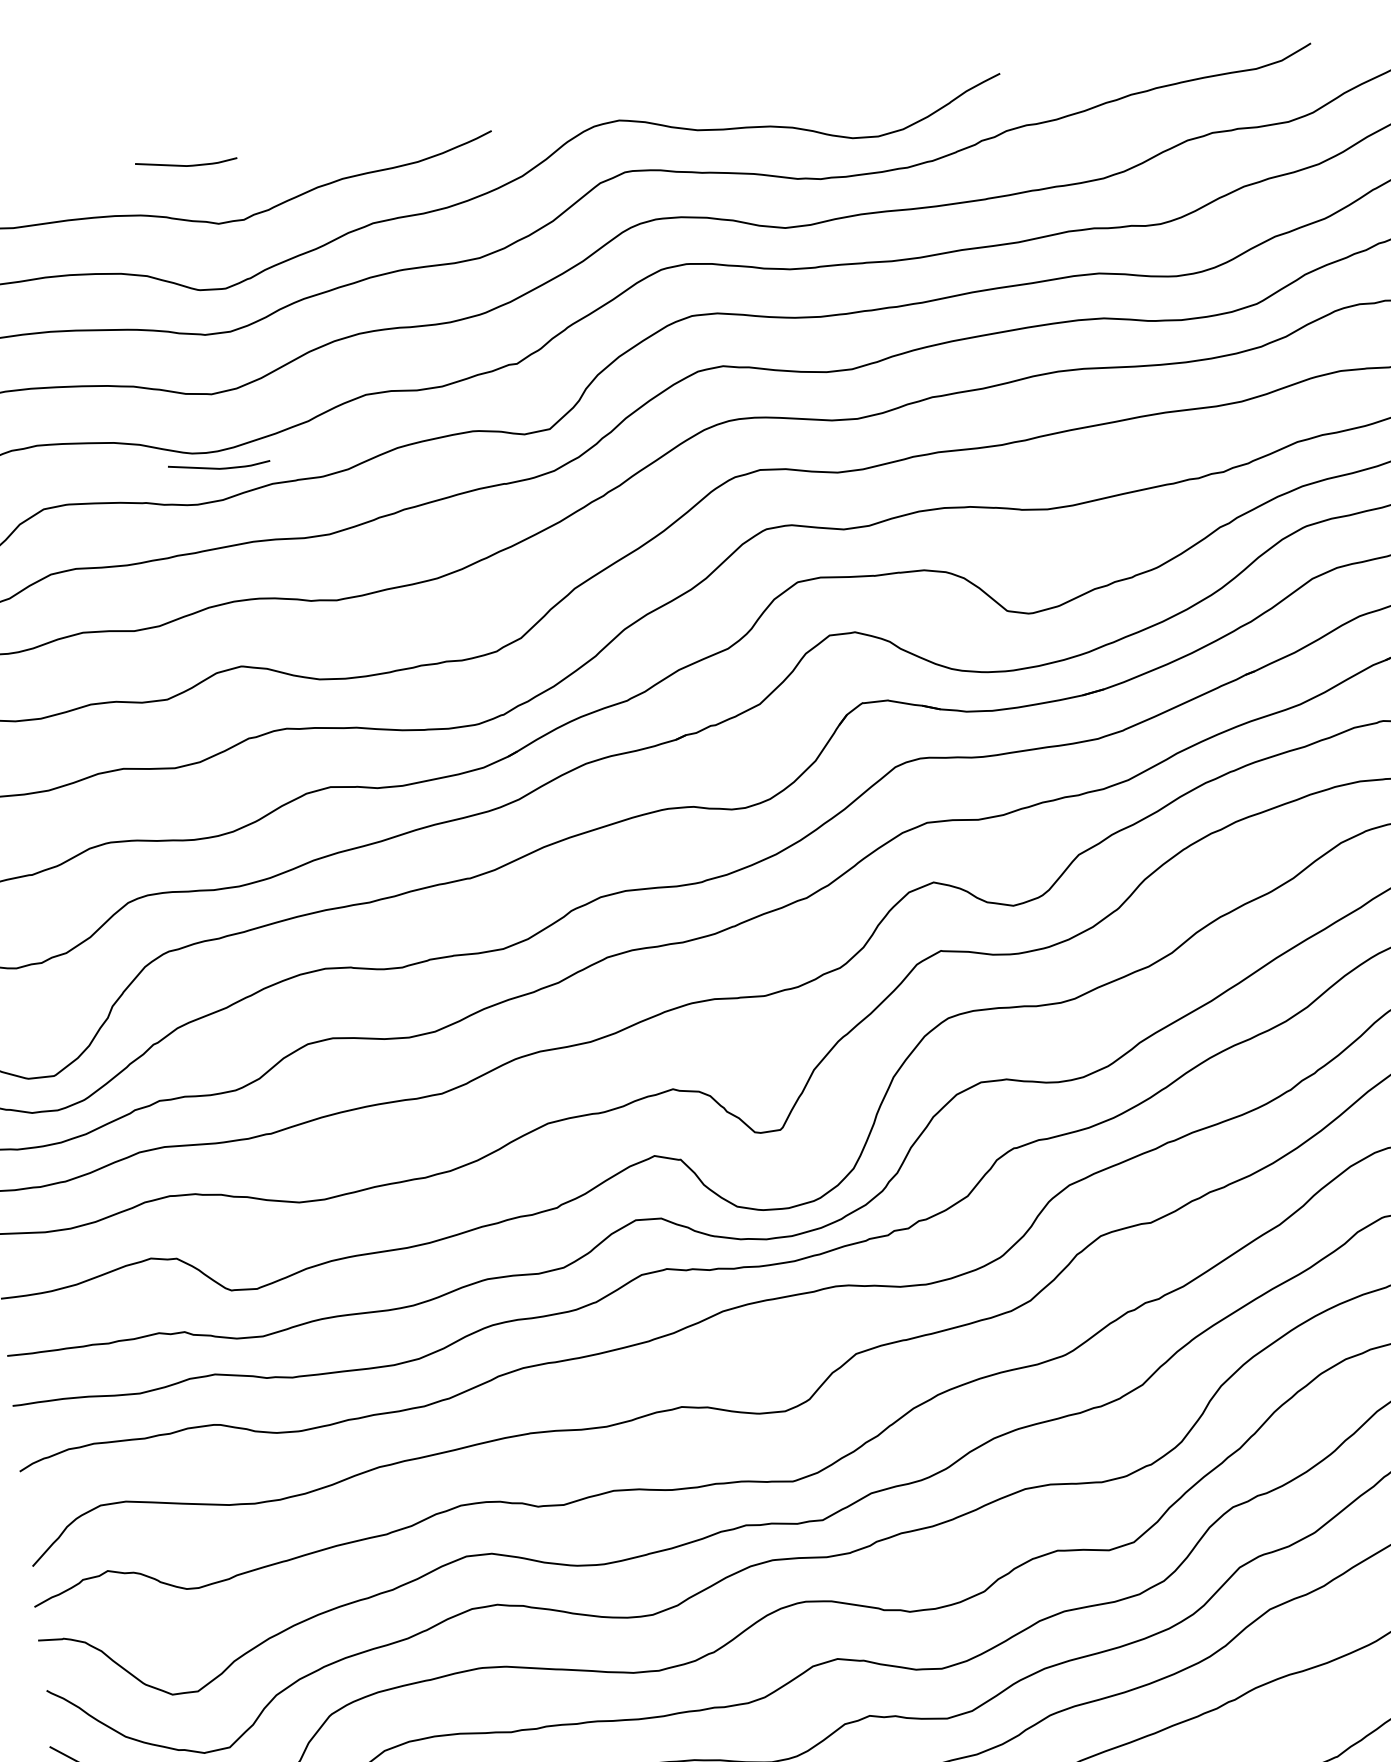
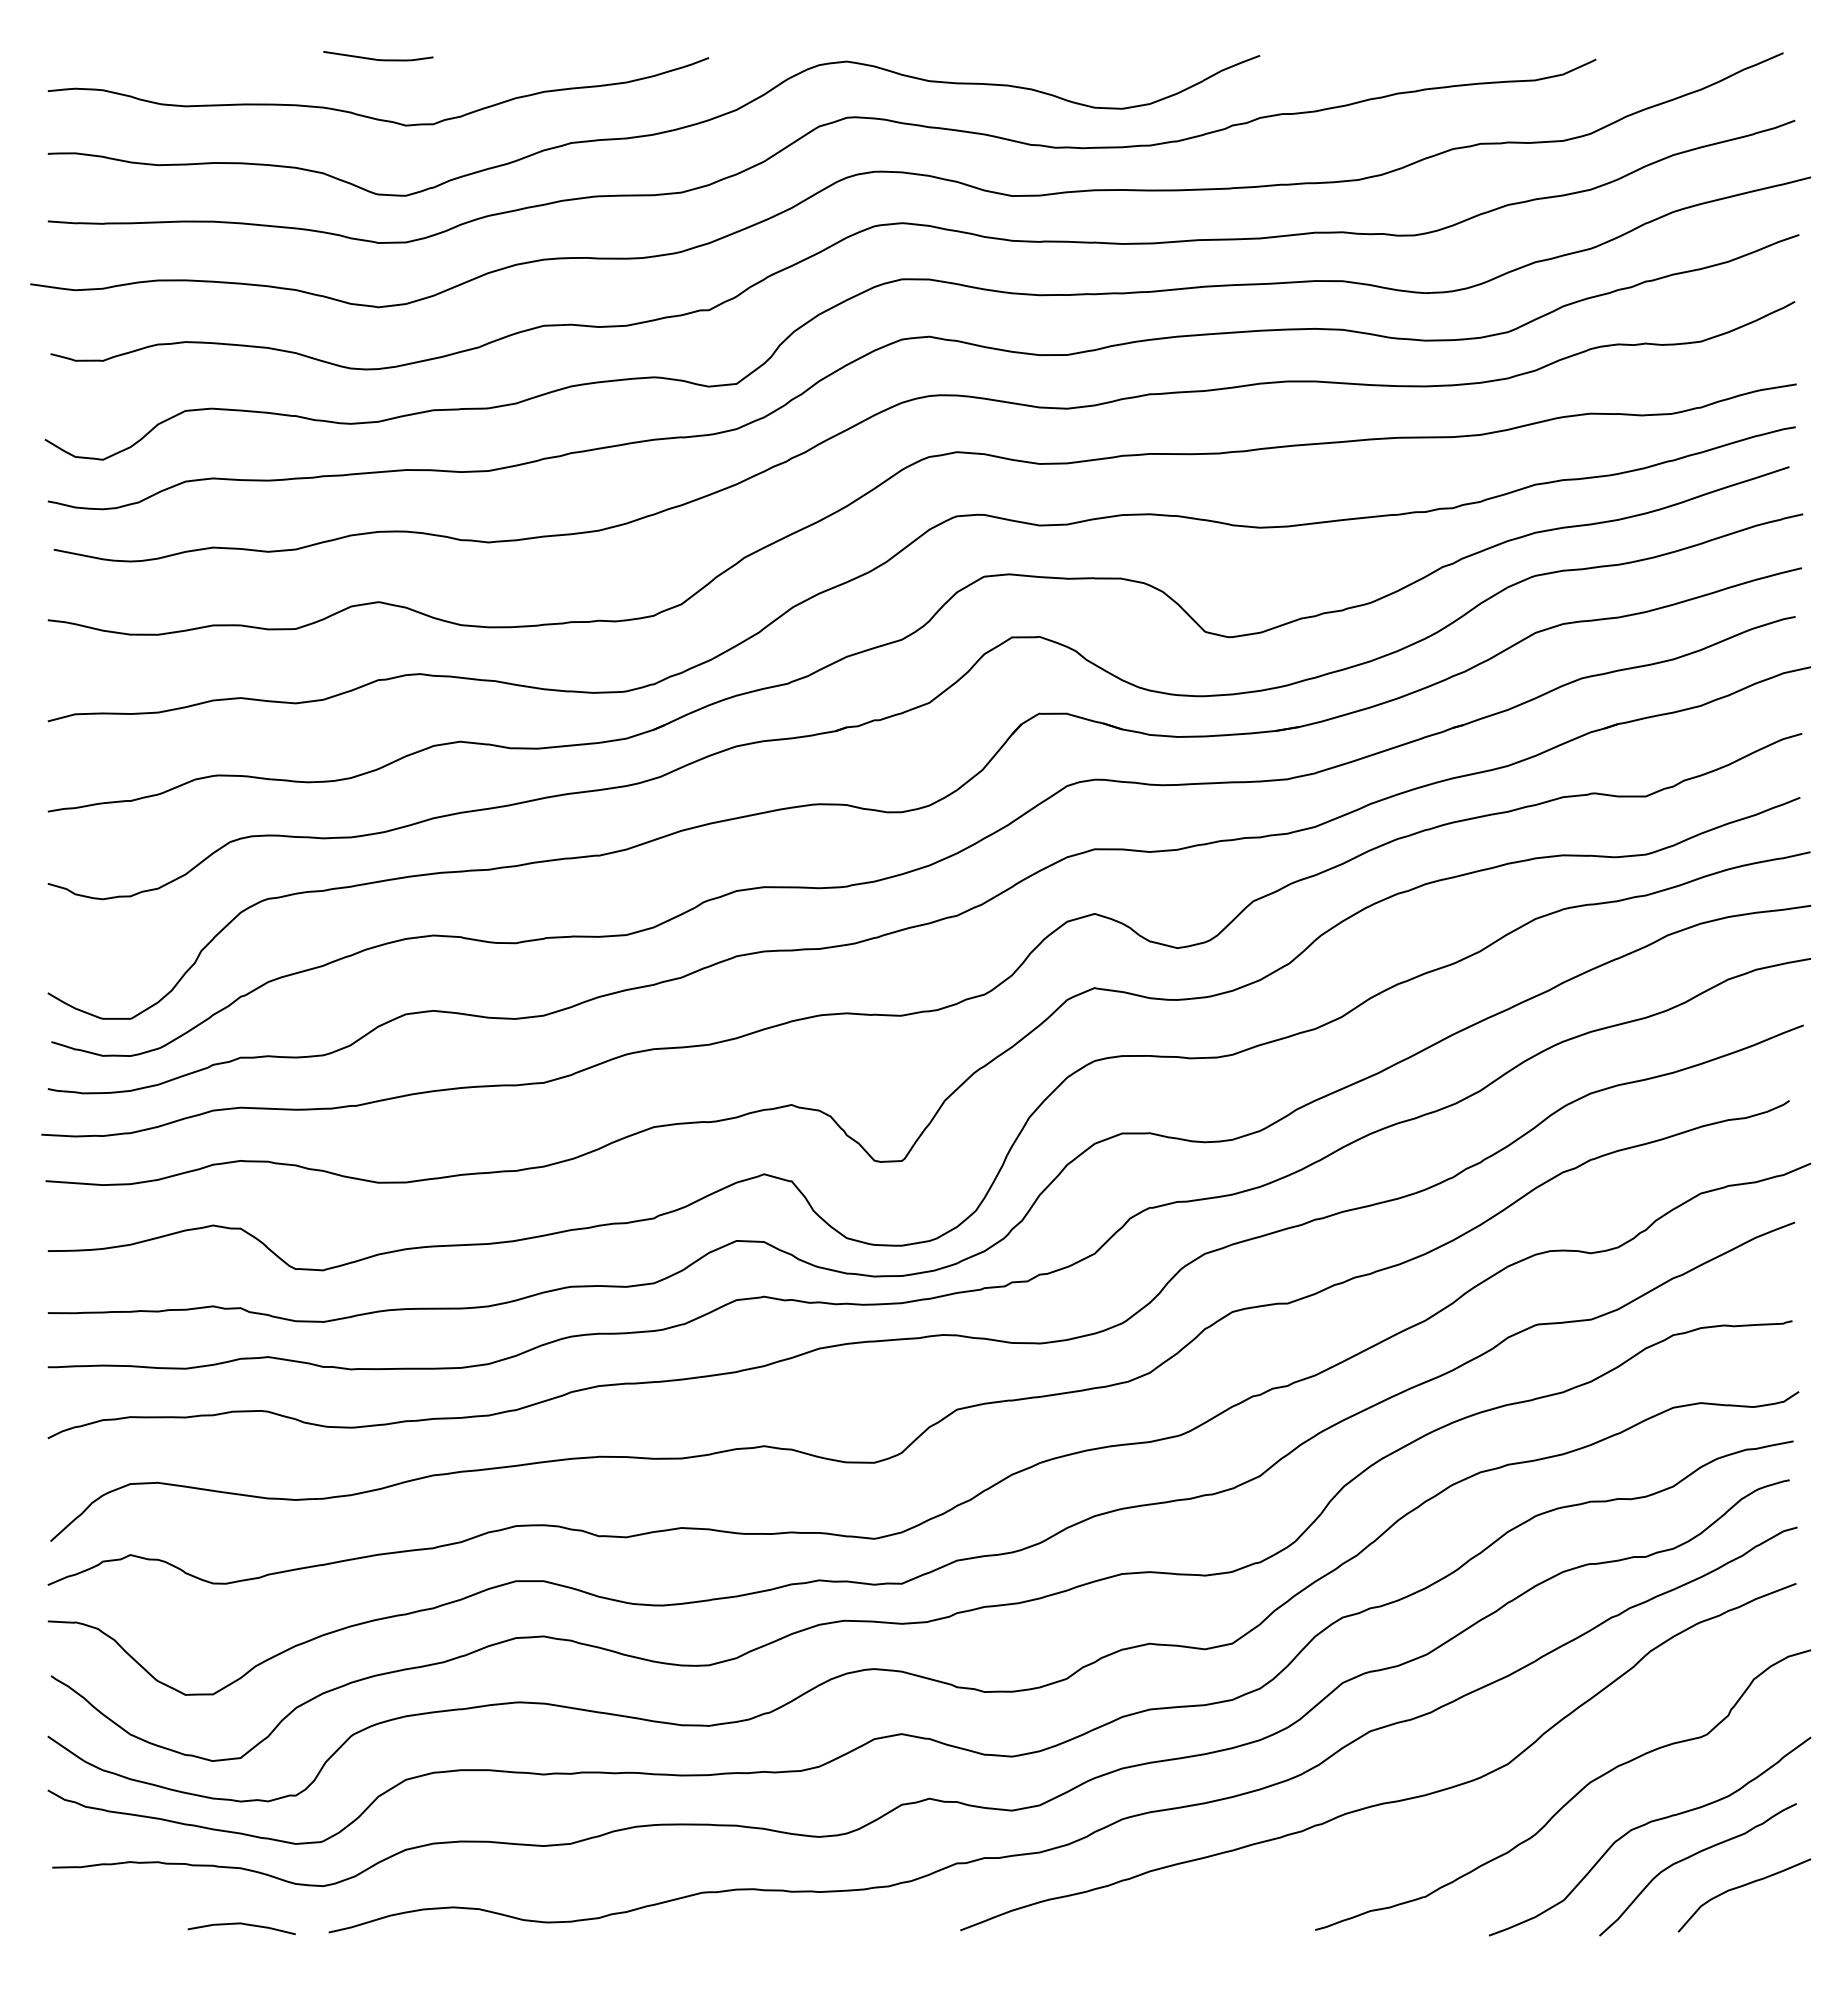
curve: (217, 467) -> (376, 386), removed

